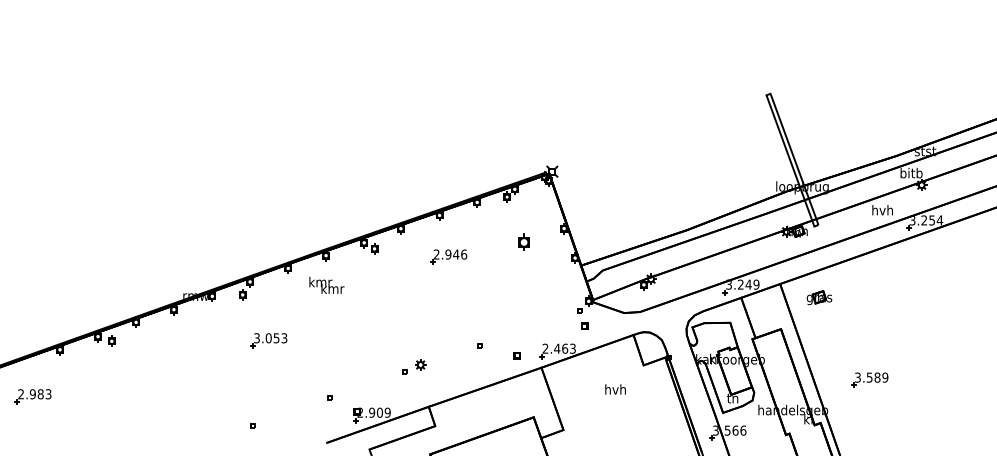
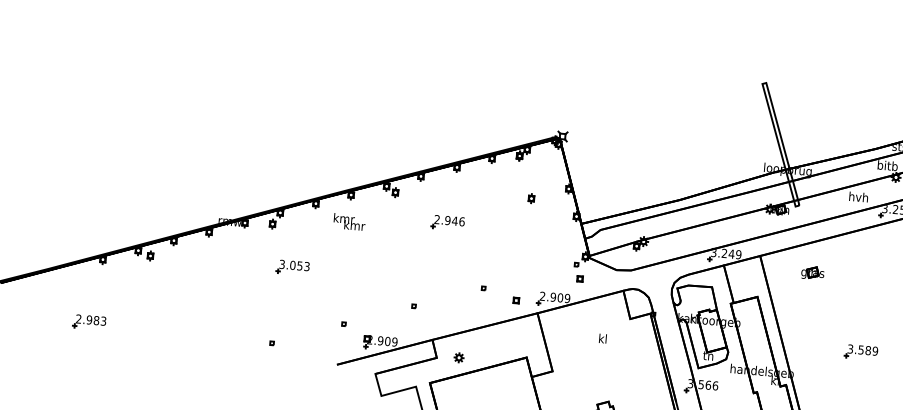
part: (523, 242) -> (530, 198), size x0.62
part: (448, 256) -> (447, 222), moved
part: (819, 297) -> (812, 272), moved
text: (564, 348) -> (559, 297), 2.463 -> 2.909
part: (420, 364) -> (458, 357), moved
part: (869, 379) -> (860, 351), moved
text: (615, 389) -> (602, 338), hvh -> kl
part: (32, 396) -> (88, 322), moved

